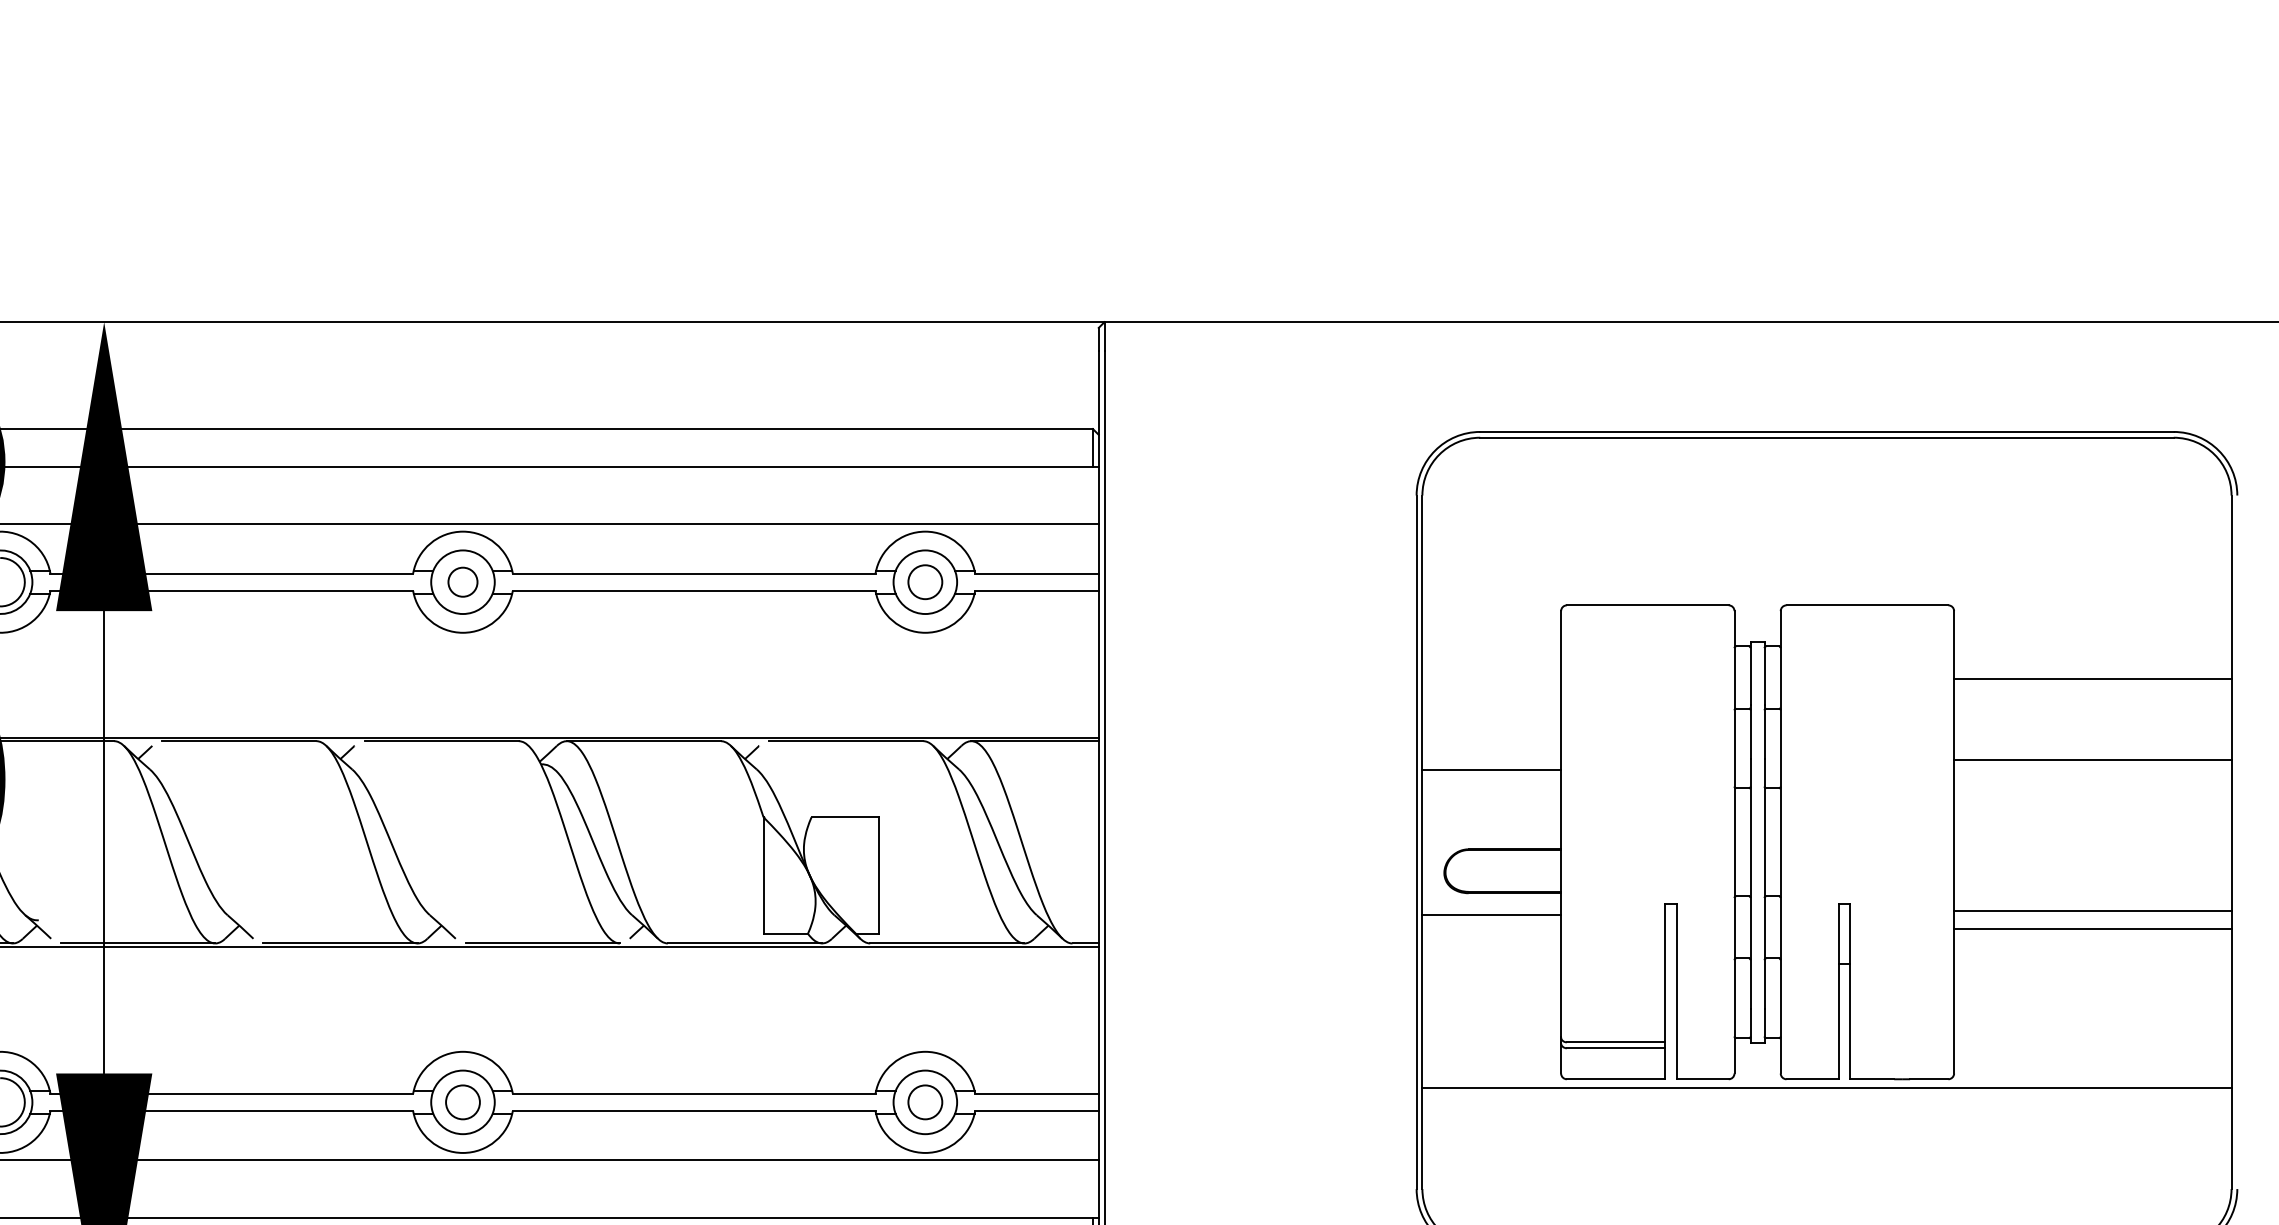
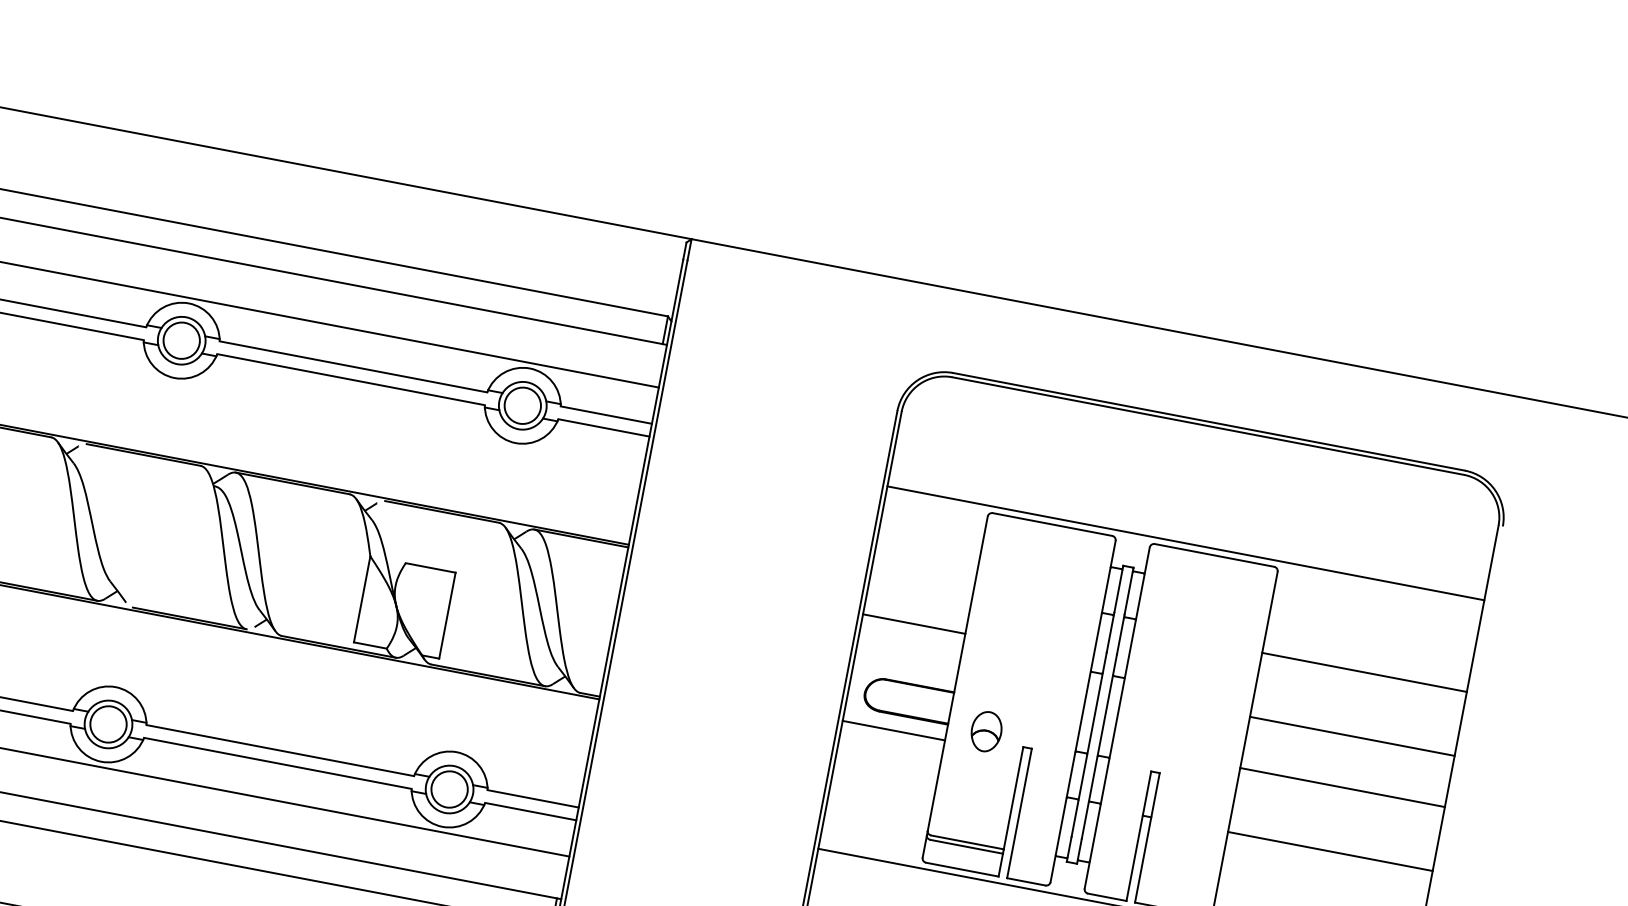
circle: (462, 582) -> (181, 340), size x1.67
circle: (925, 582) -> (522, 406), size x1.43
line: (1826, 596) -> (1185, 543), added
line: (2092, 678) -> (1364, 672), moved
line: (2092, 759) -> (1352, 736), moved
part: (1612, 892) -> (986, 731), added
line: (2092, 910) -> (1330, 851), moved
line: (2092, 928) -> (1342, 787), moved
circle: (462, 1102) -> (108, 724), size x1.43
circle: (925, 1102) -> (449, 789), size x1.43

